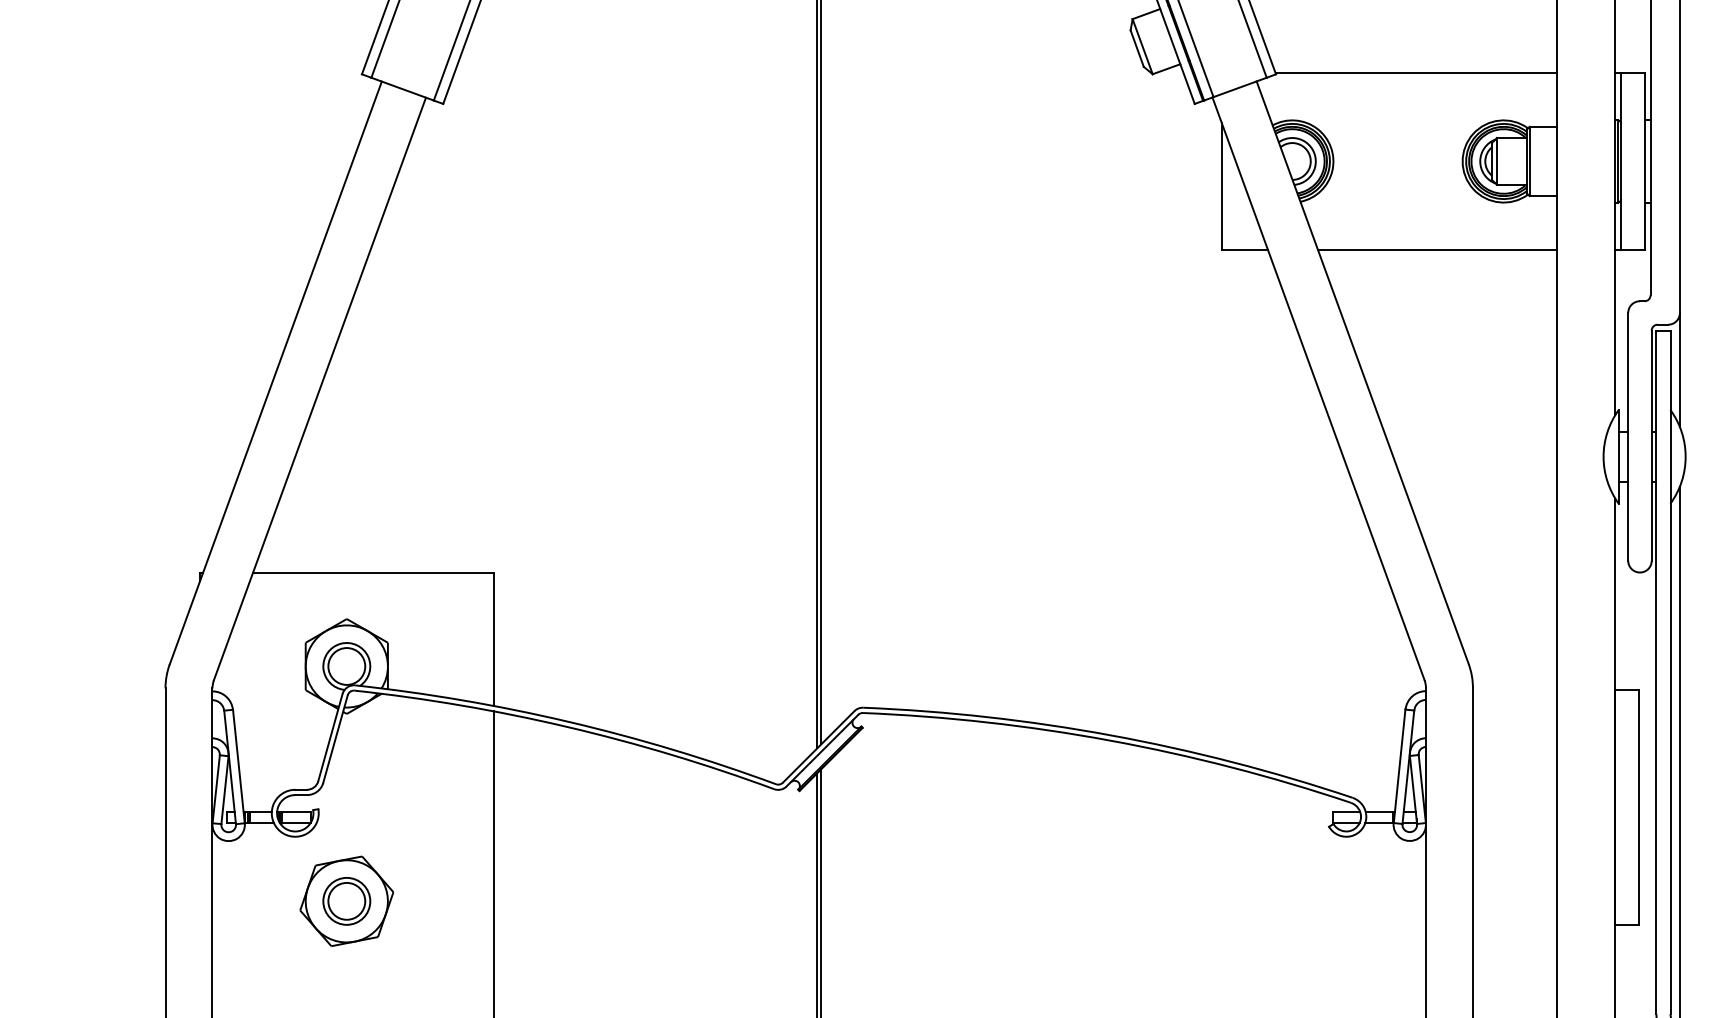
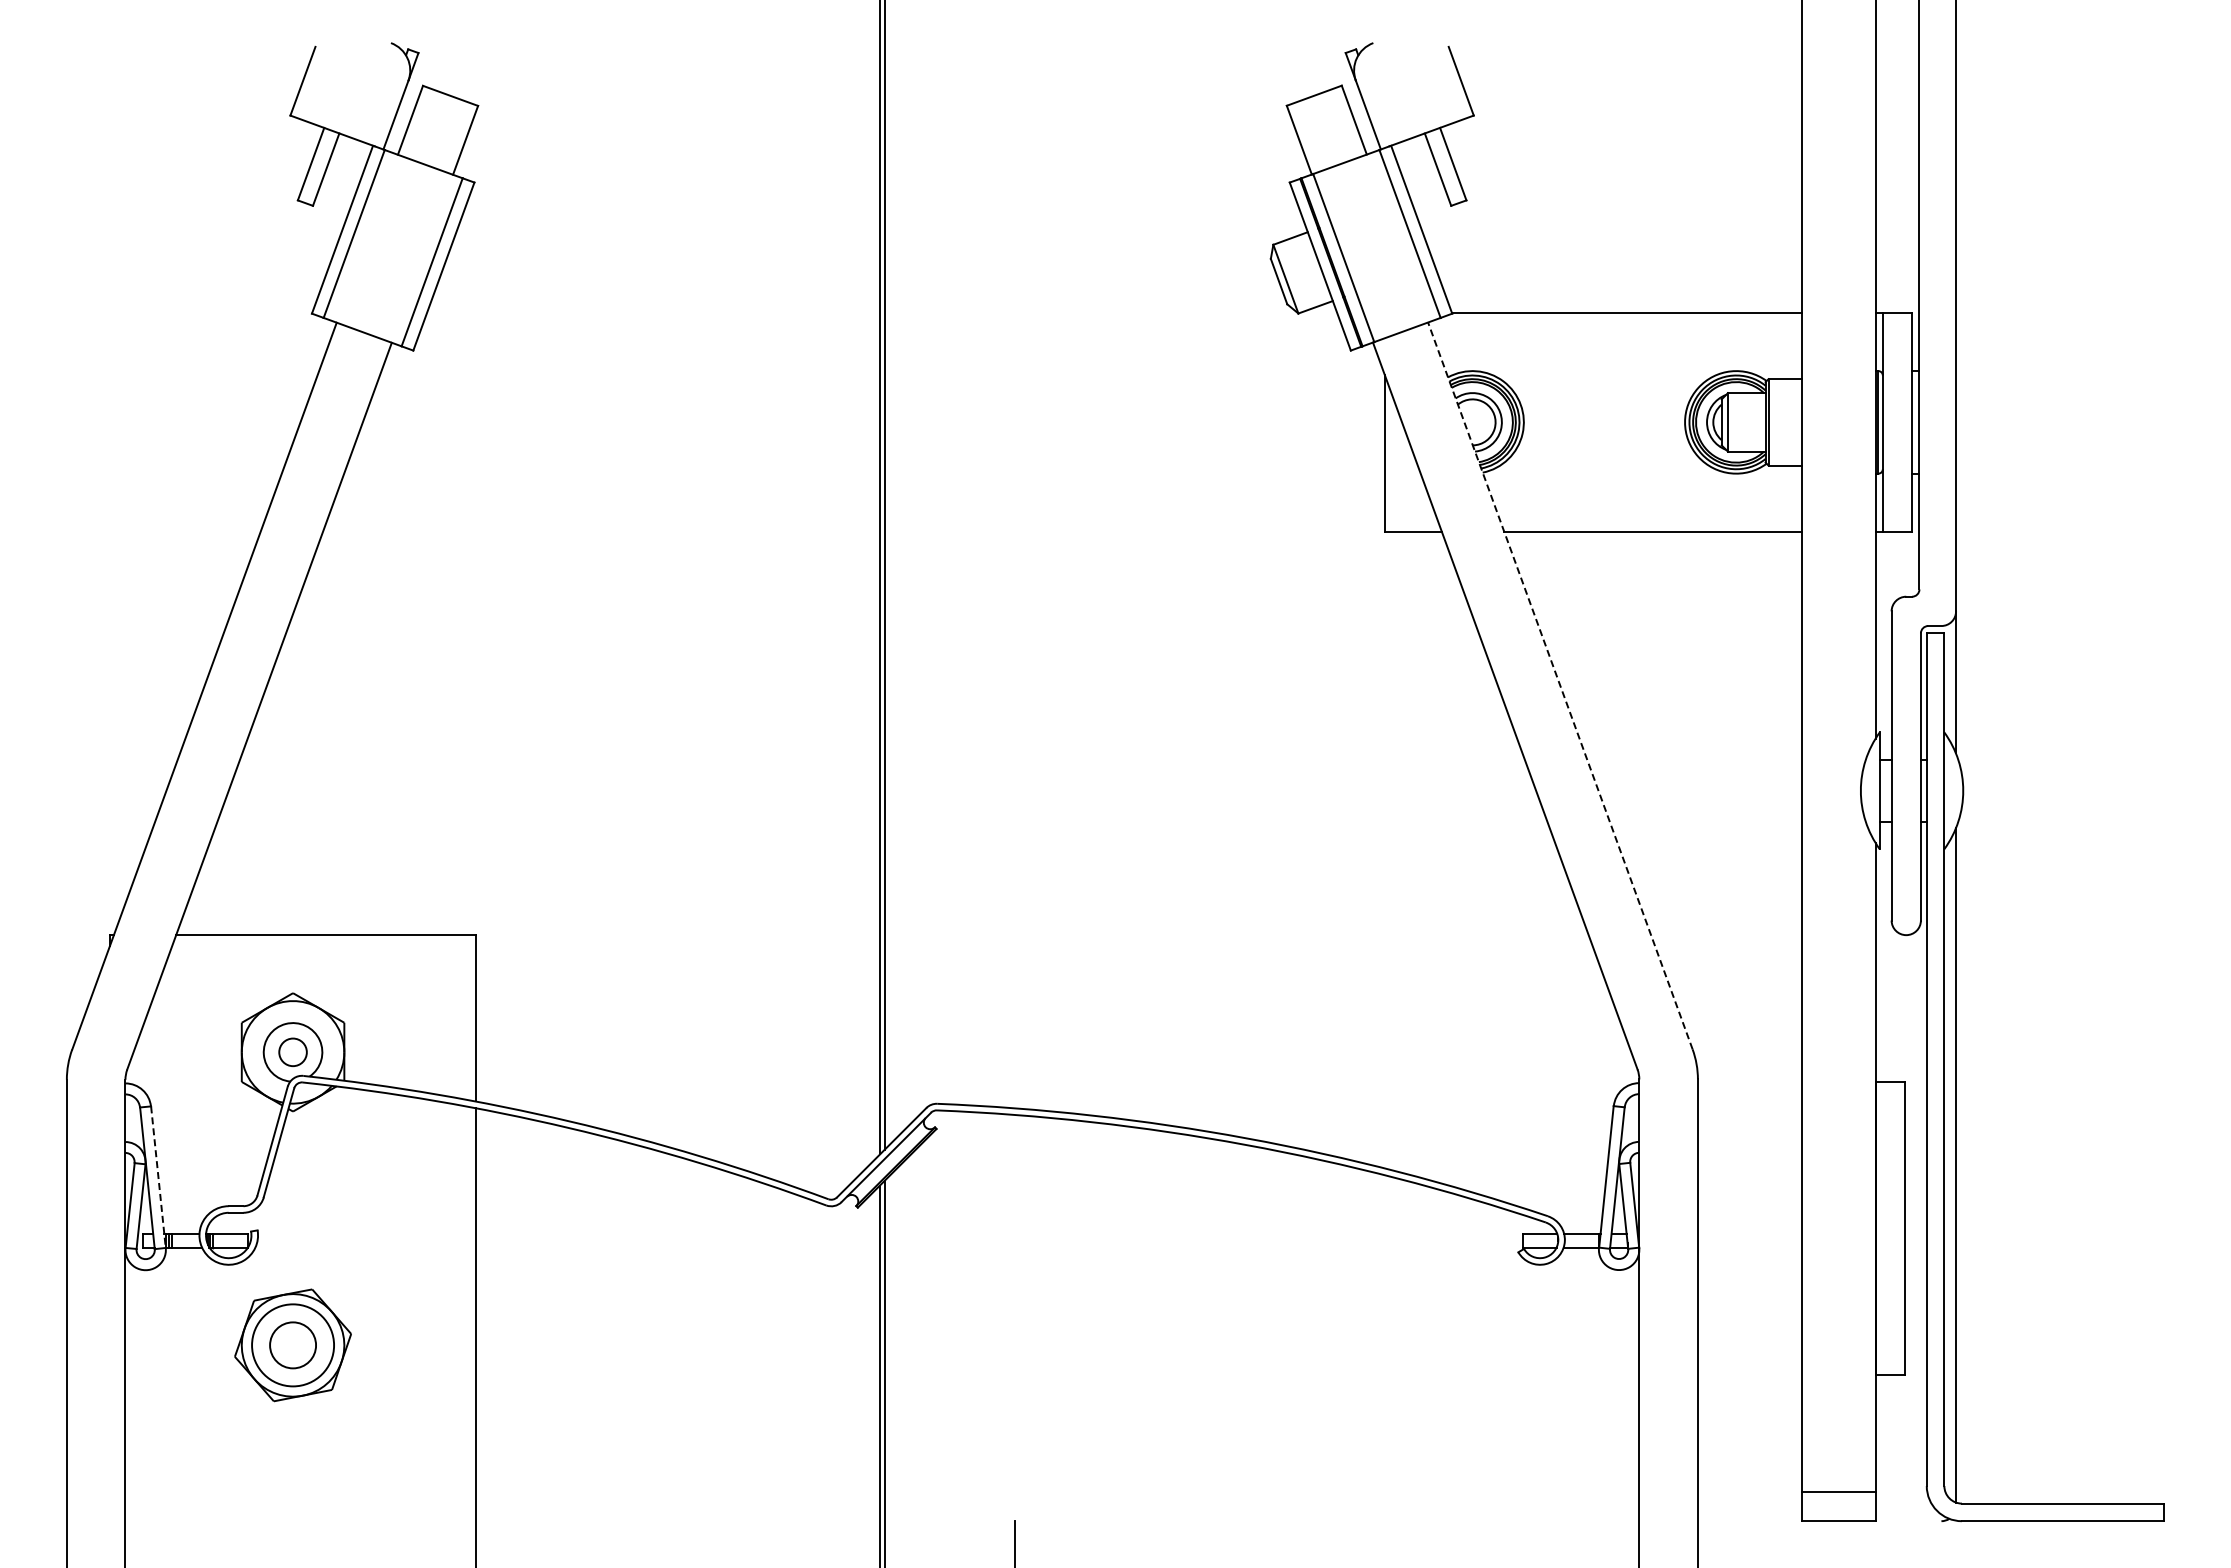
line: (1362, 372) -> (1560, 685), solid -> dashed
circle: (347, 666) -> (293, 1052), size x0.6
line: (238, 766) -> (158, 1177), solid -> dashed
circle: (346, 901) -> (292, 1345), size x1.4

